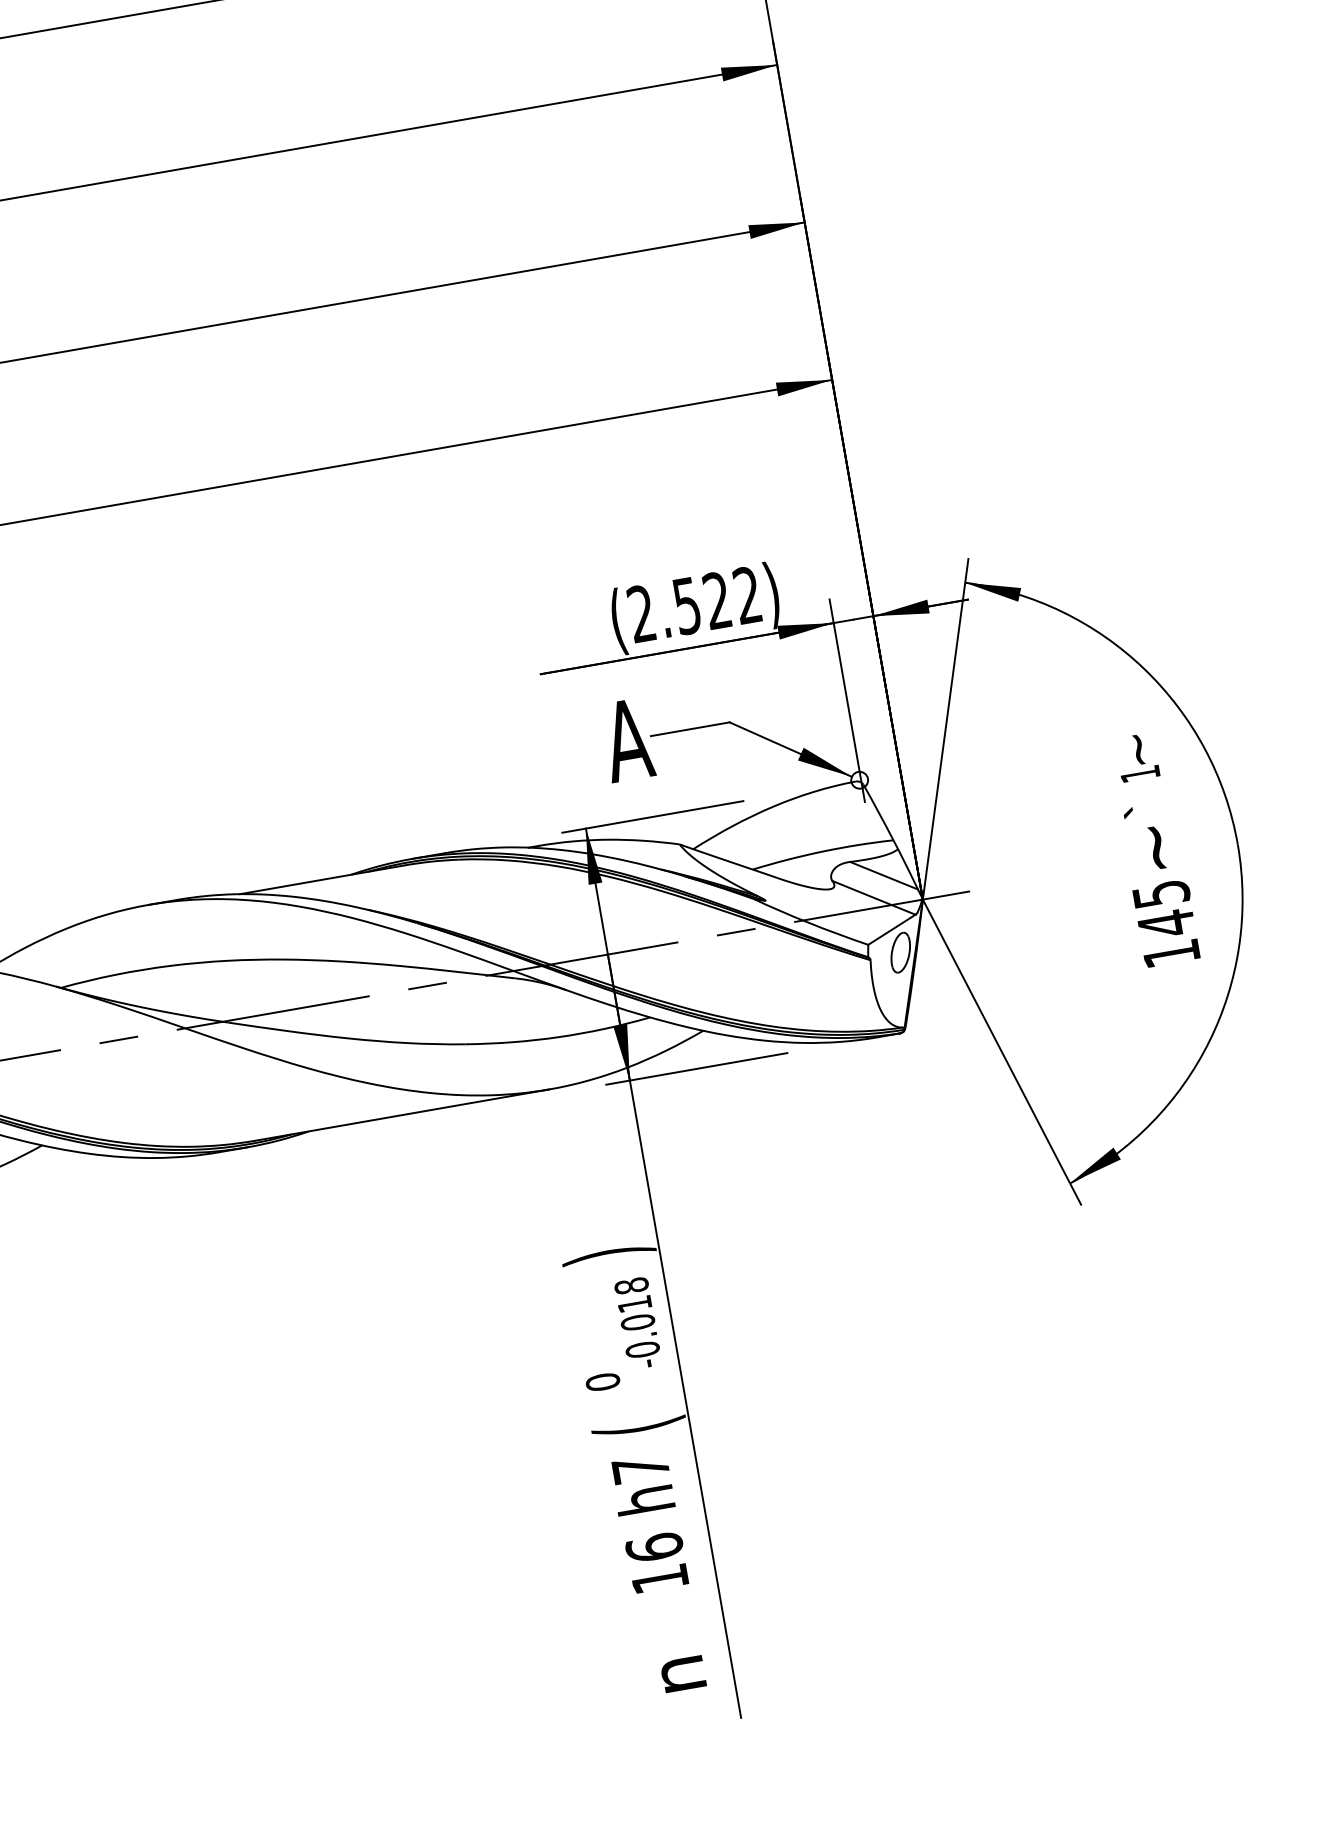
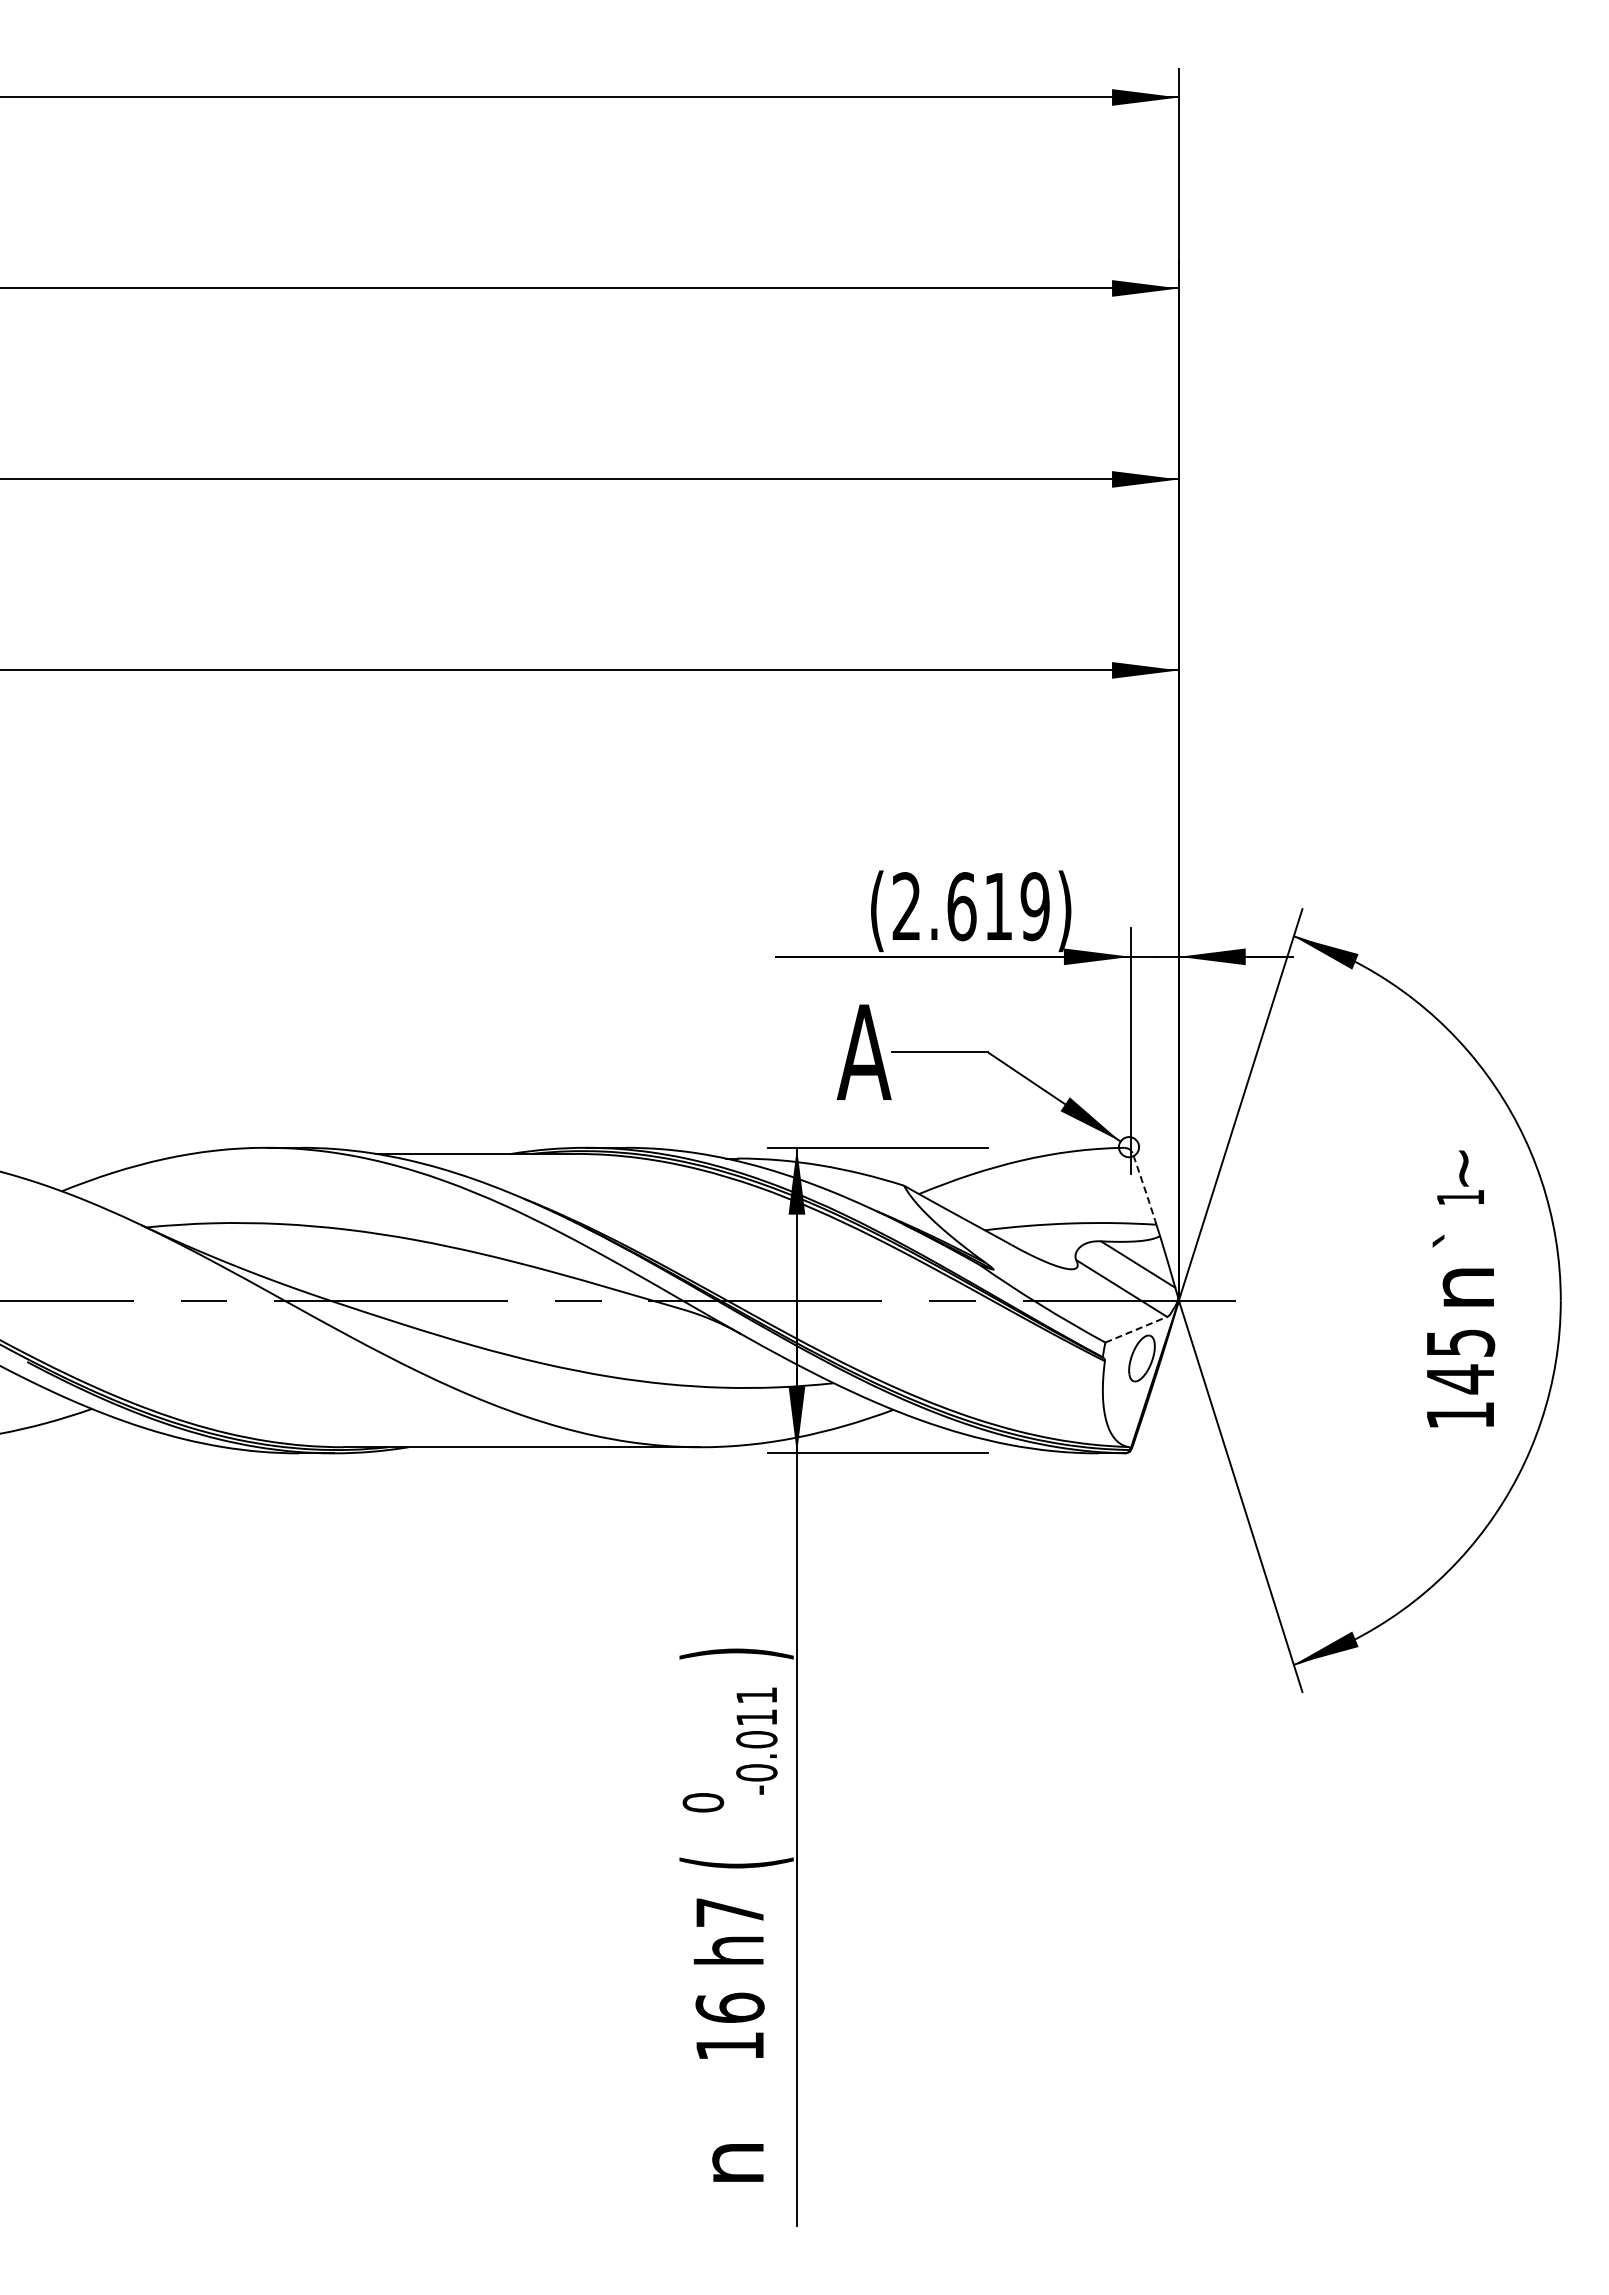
text: (717, 600) -> (998, 906), (2.522) -> (2.619)
arc: (878, 812) -> (1144, 1188), solid -> dashed
text: (1158, 847) -> (1467, 1287), ~ -> n
line: (892, 929) -> (1136, 1329), solid -> dashed
text: (631, 1286) -> (756, 1695), -0.018 -> -0.011

